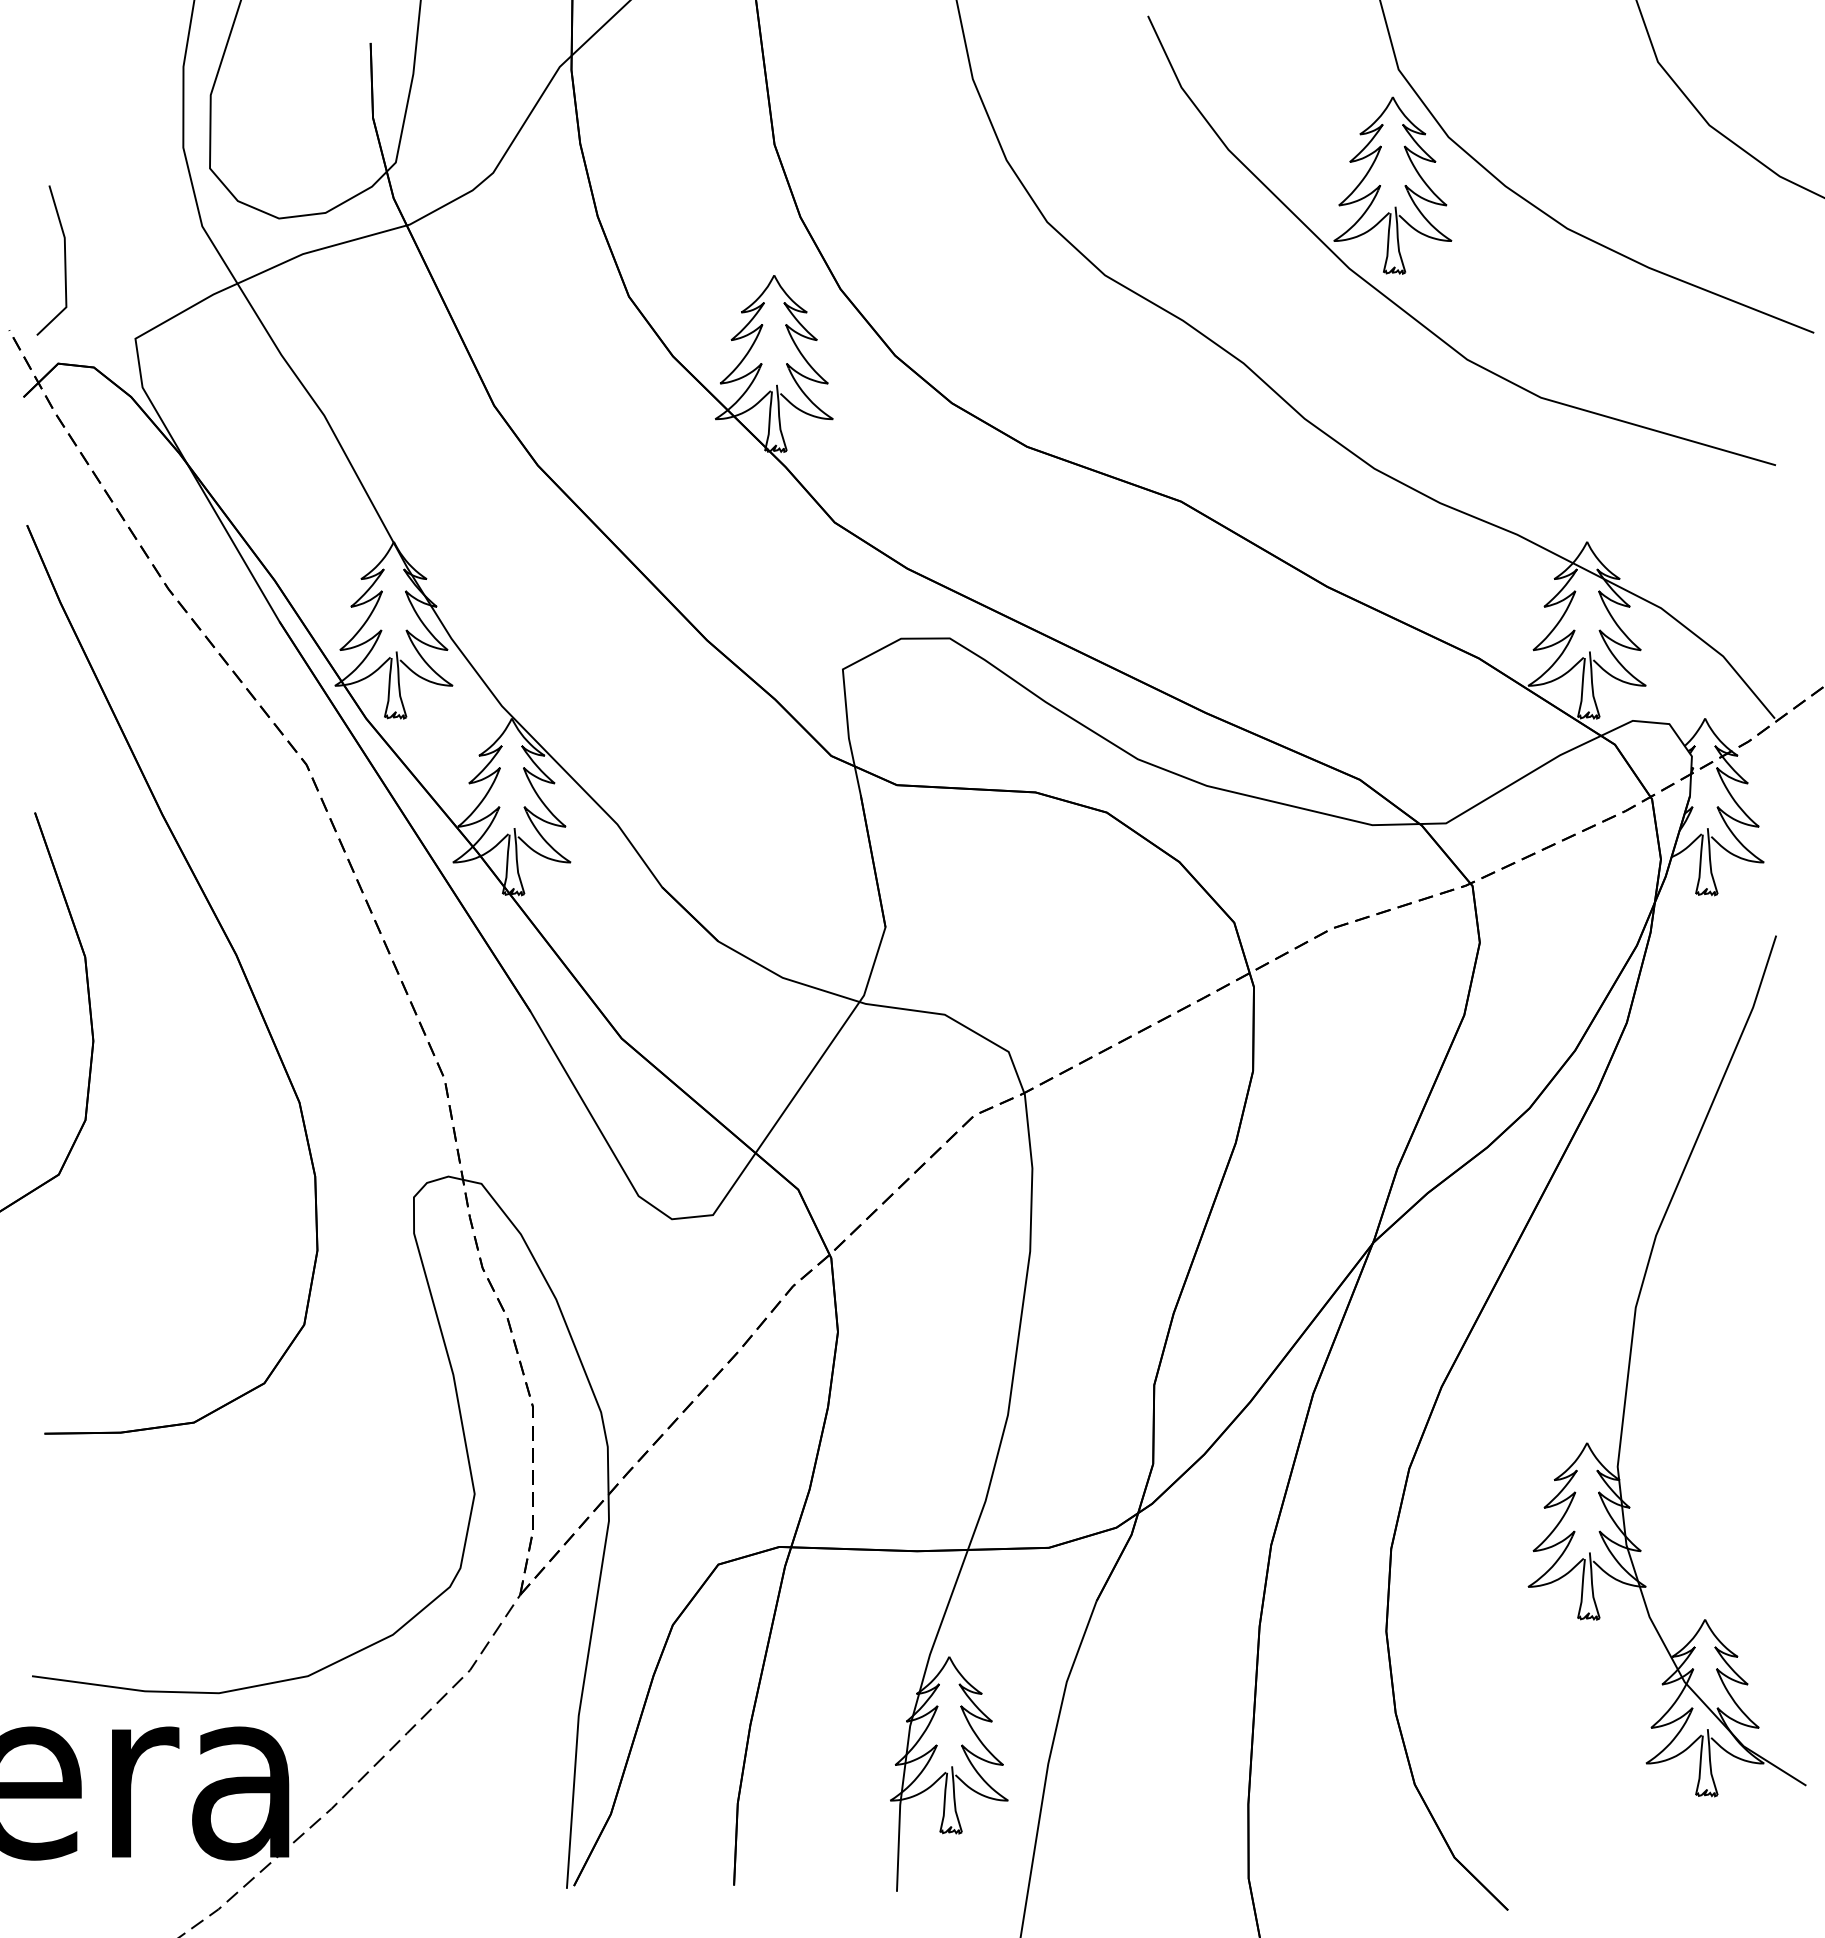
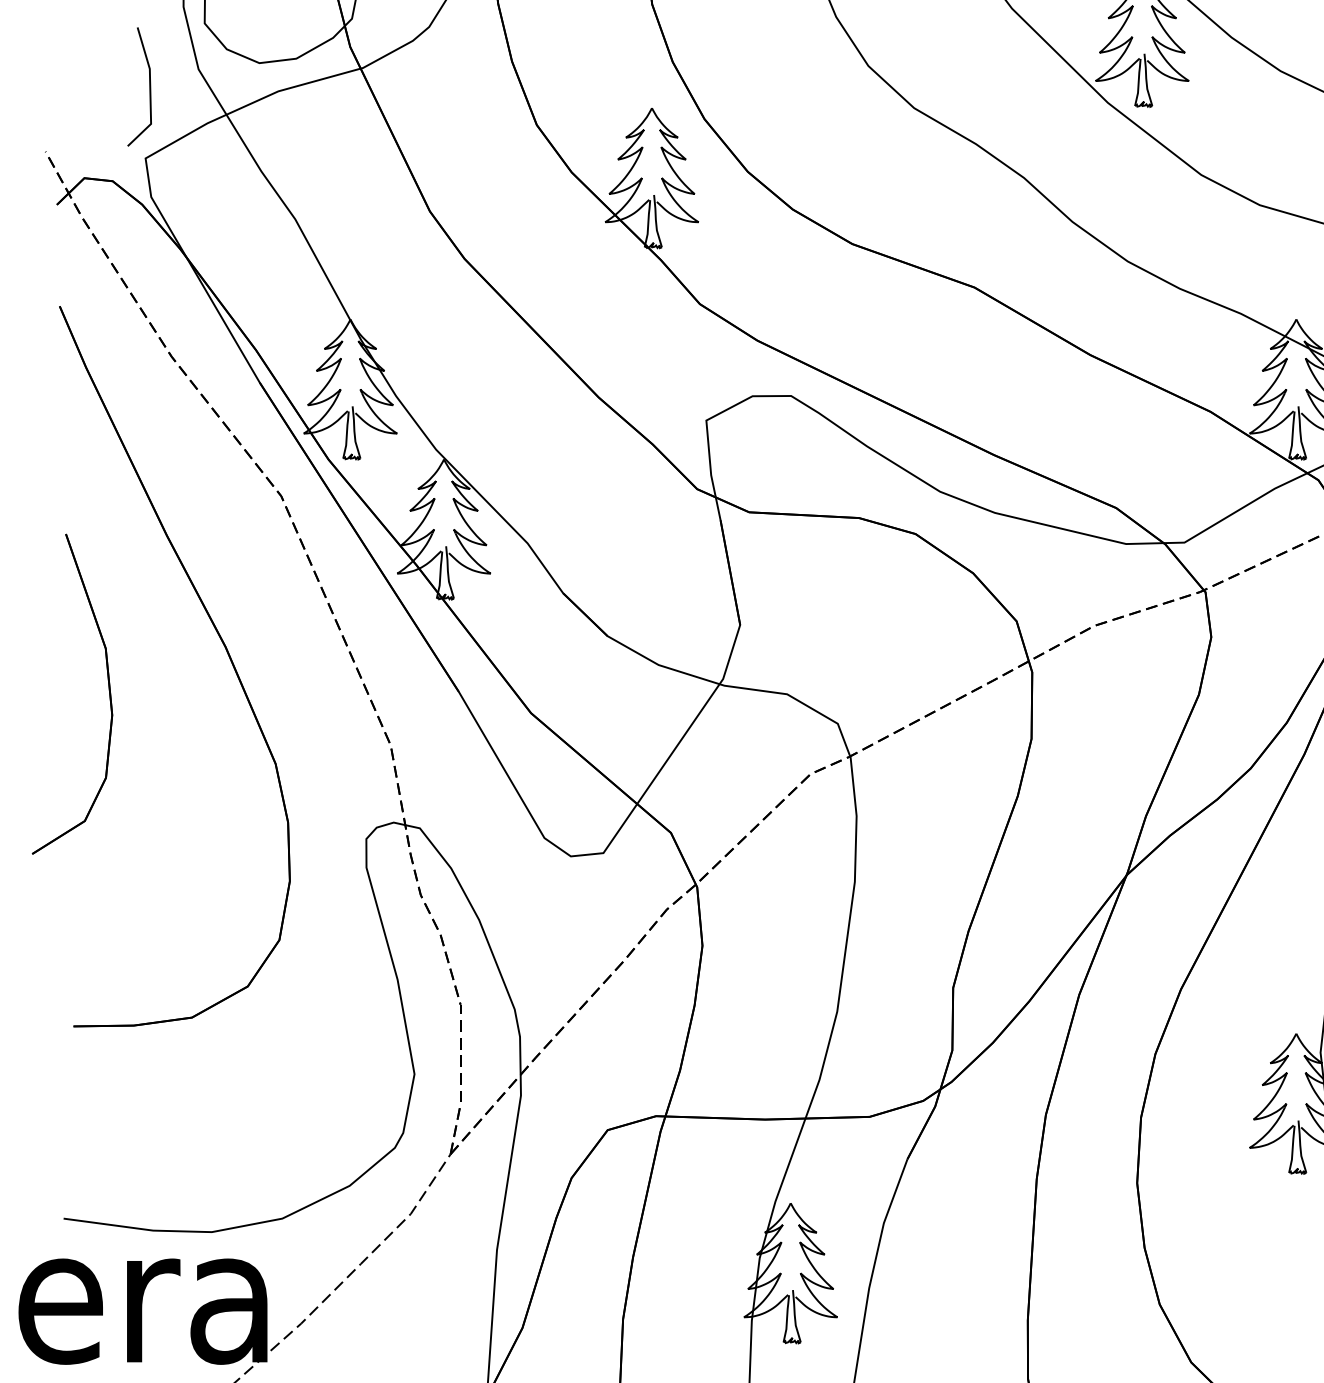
line: (64, 260) -> (149, 86), moved

